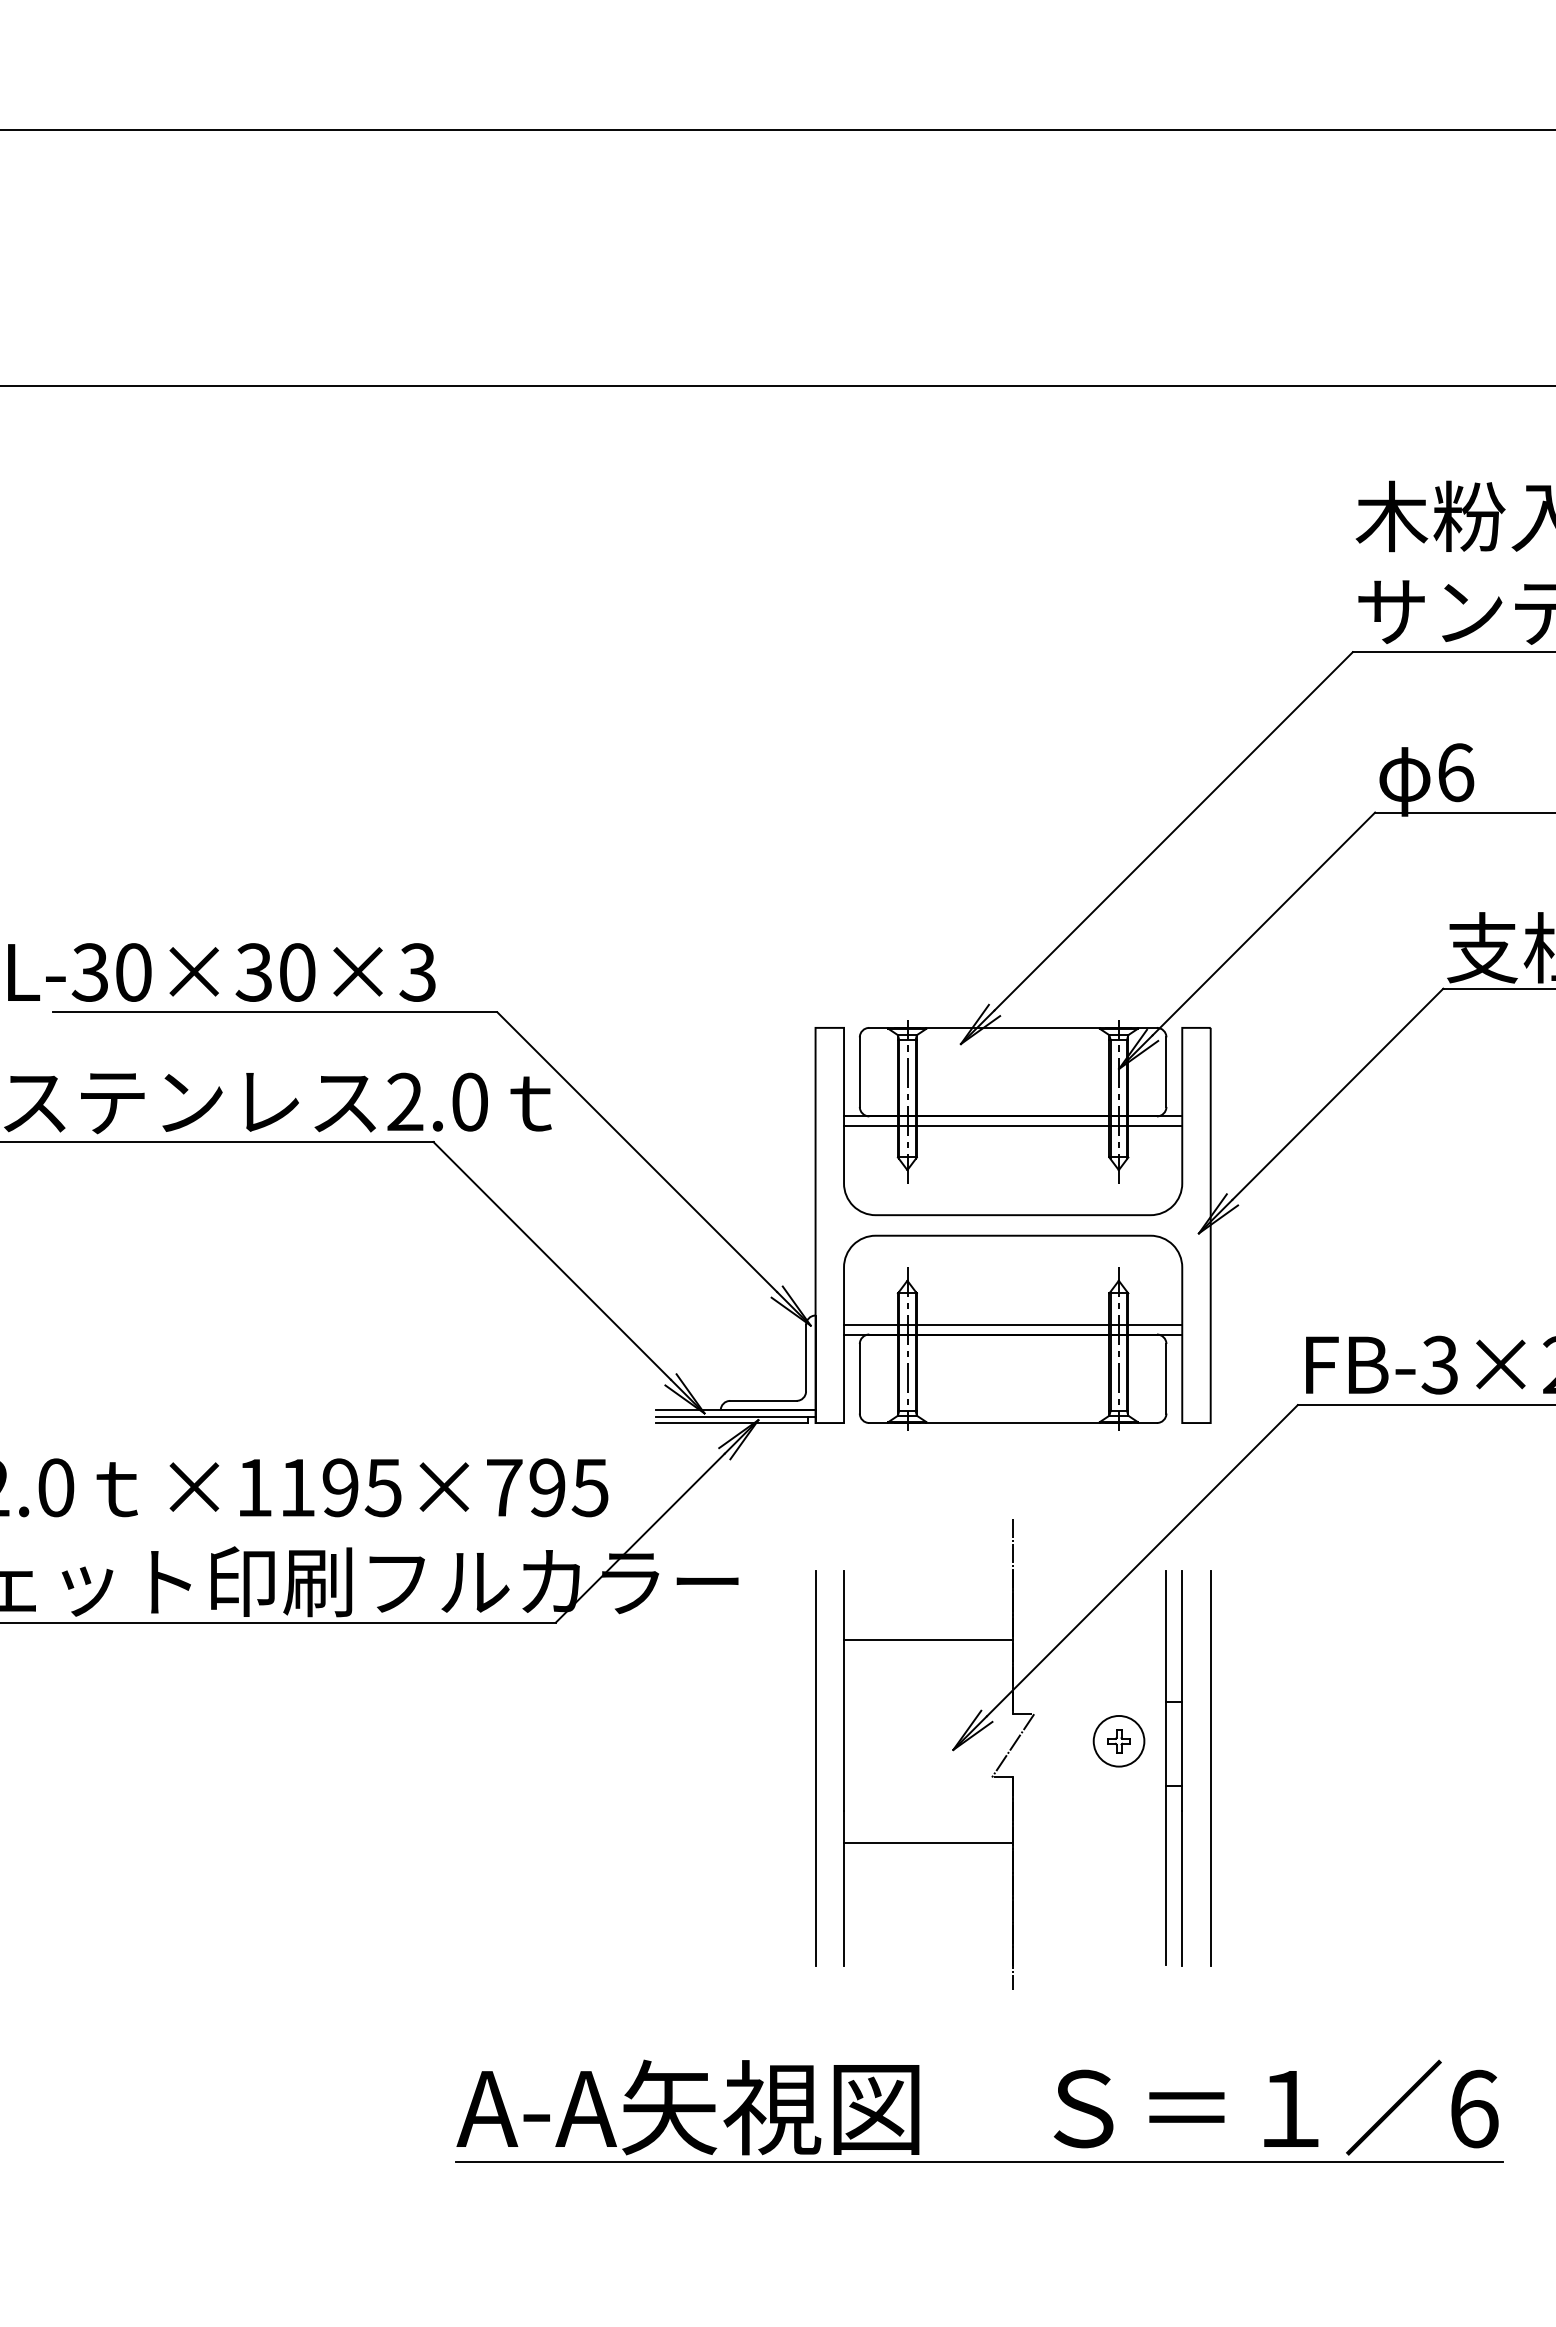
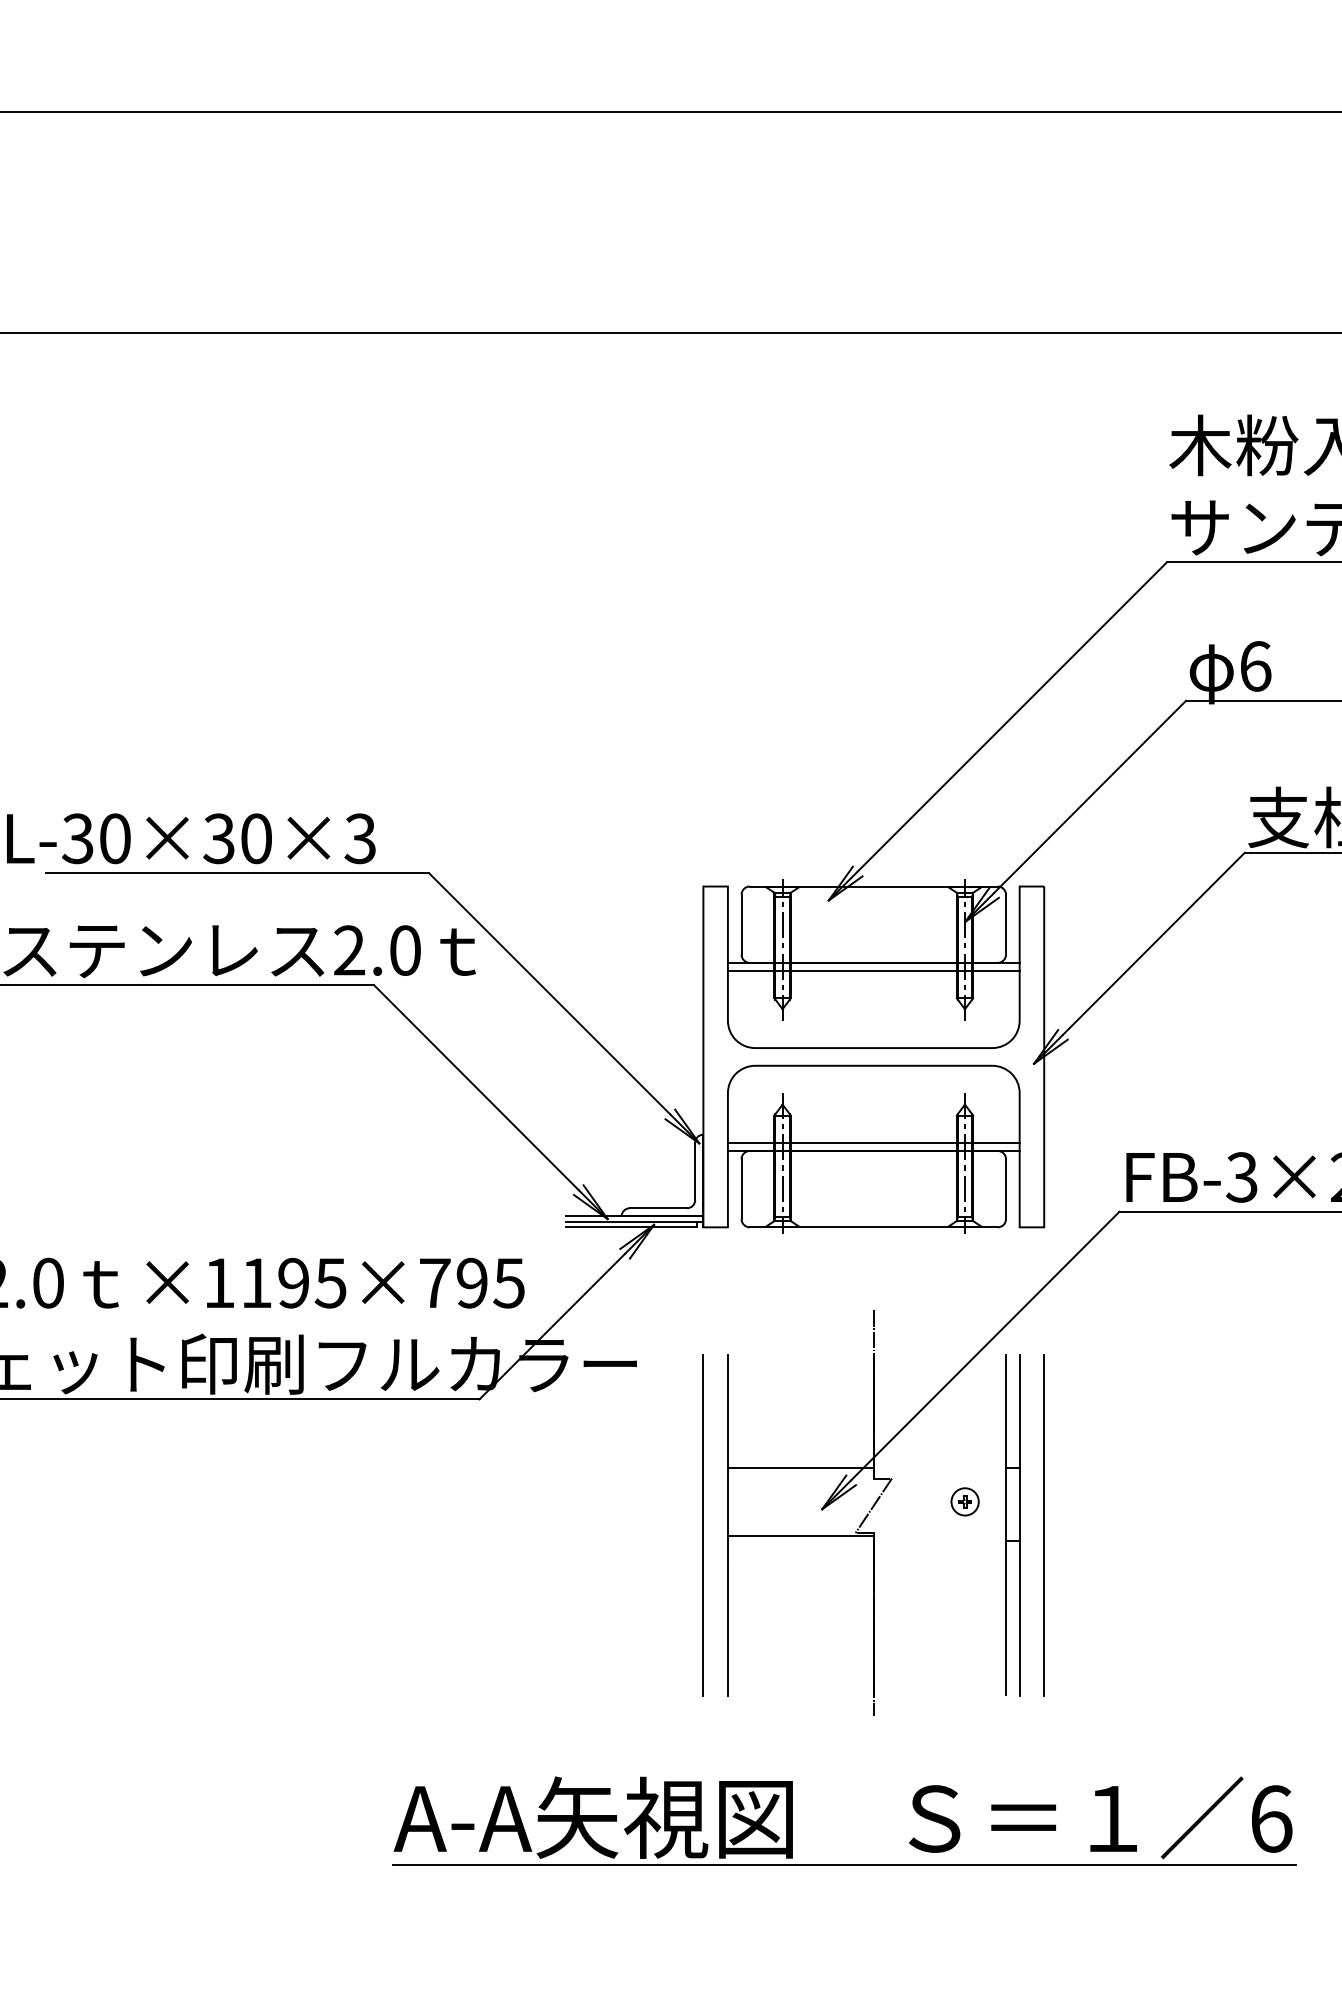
line: (928, 1639) -> (800, 1467), moved
part: (1118, 1741) -> (964, 1502), size x0.62
line: (928, 1842) -> (800, 1535), moved

